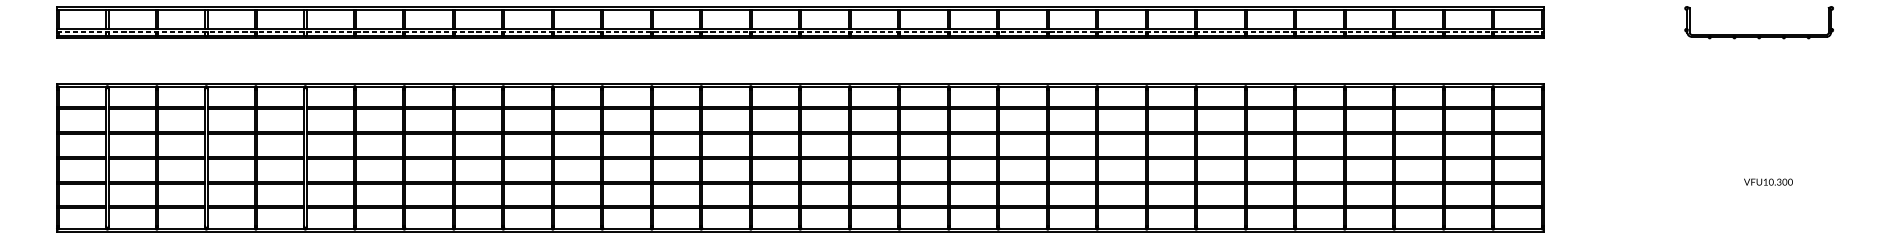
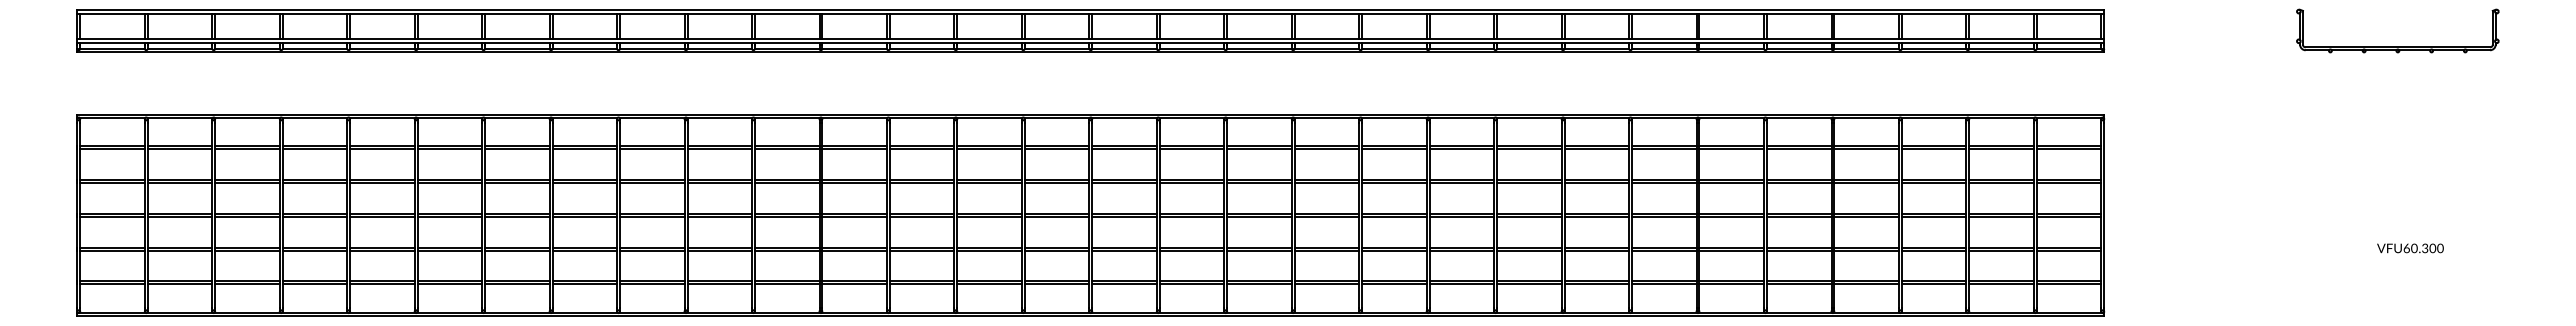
line: (800, 31) -> (1090, 43), dashed -> solid
text: (1765, 182) -> (2406, 248), VFU10.300 -> VFU60.300

